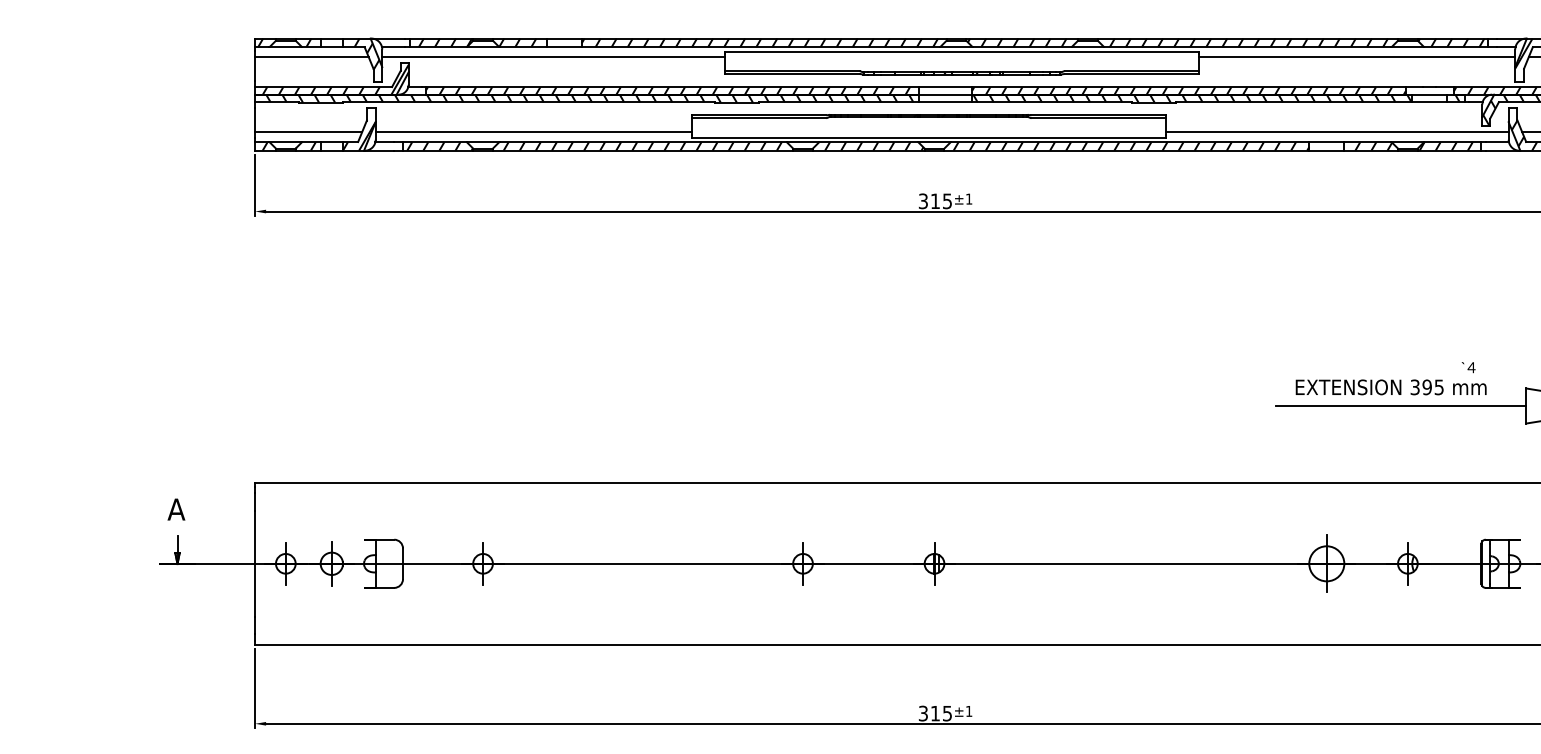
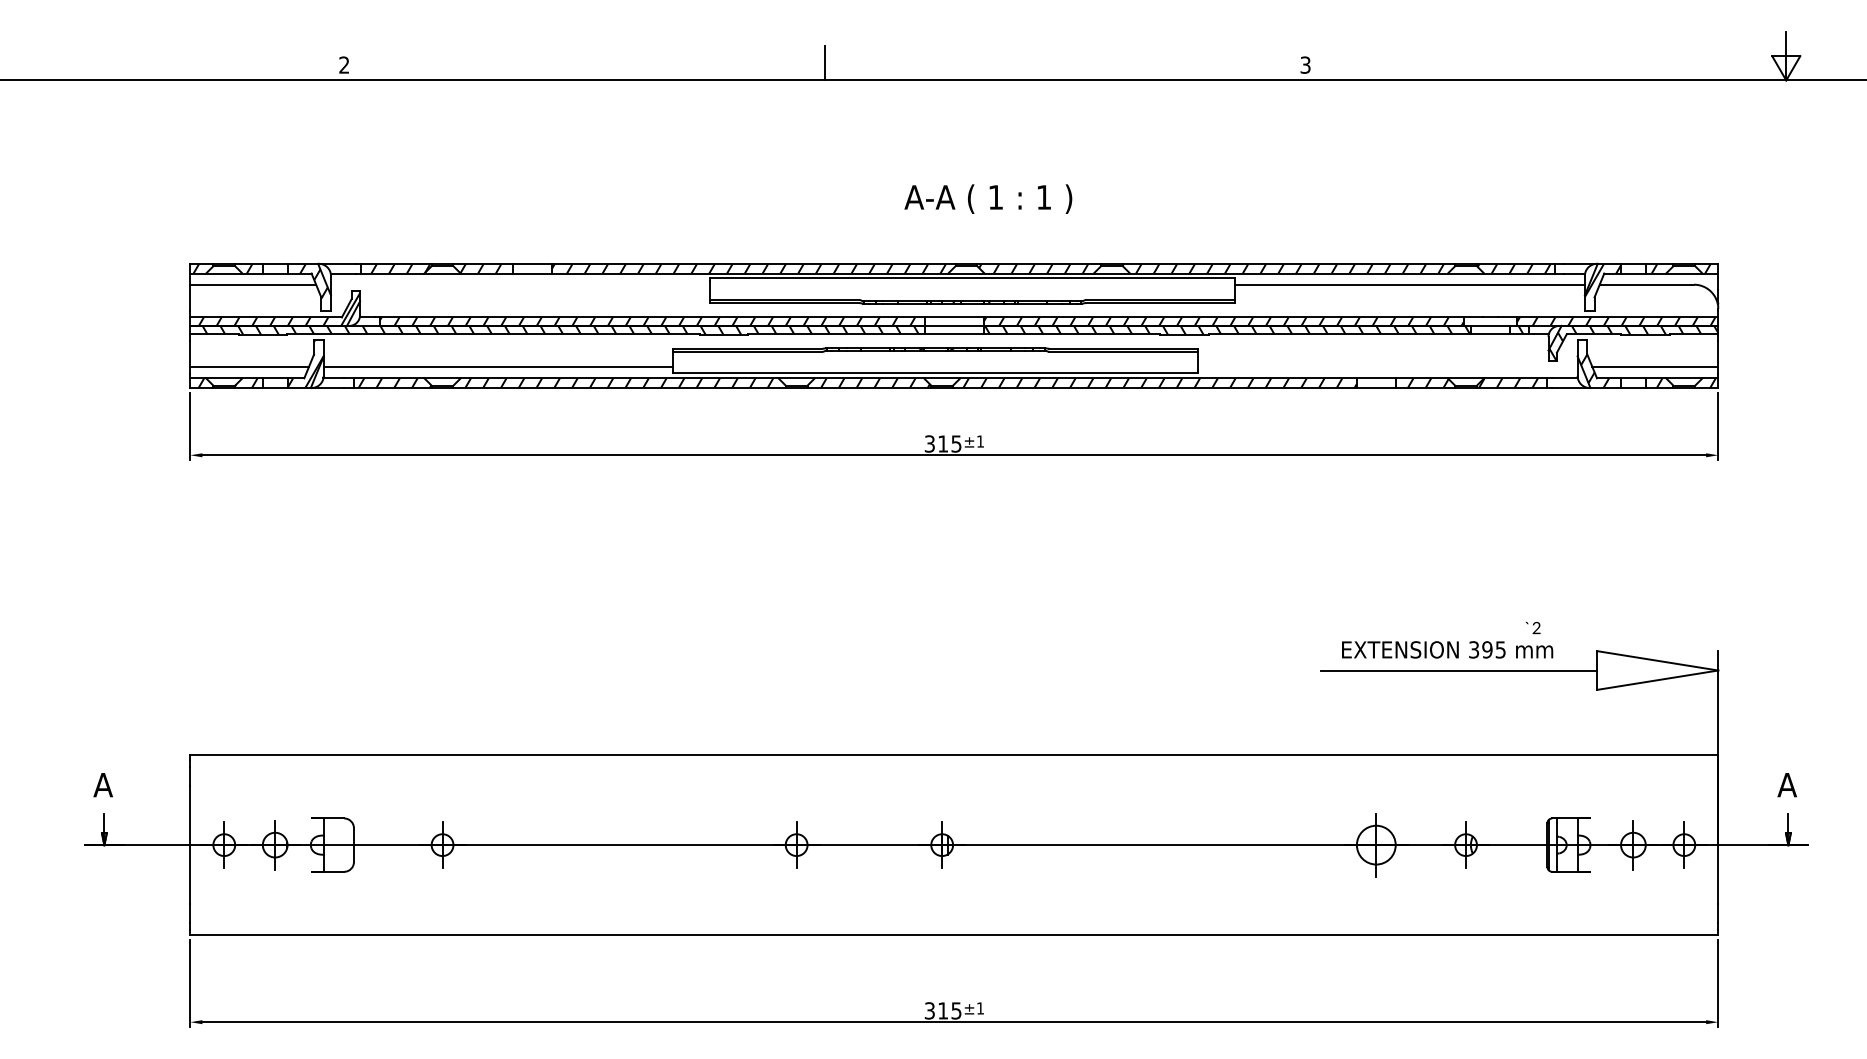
line: (553, 57) -> (520, 284), removed
line: (1336, 132) -> (1387, 367), removed
text: (1471, 367) -> (1536, 627), 4 -> 2

